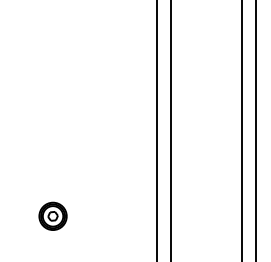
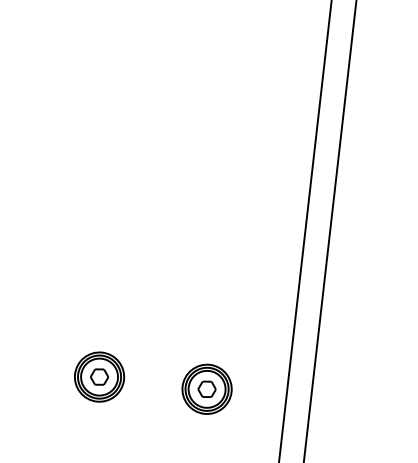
part: (112, 215) -> (206, 387), added

